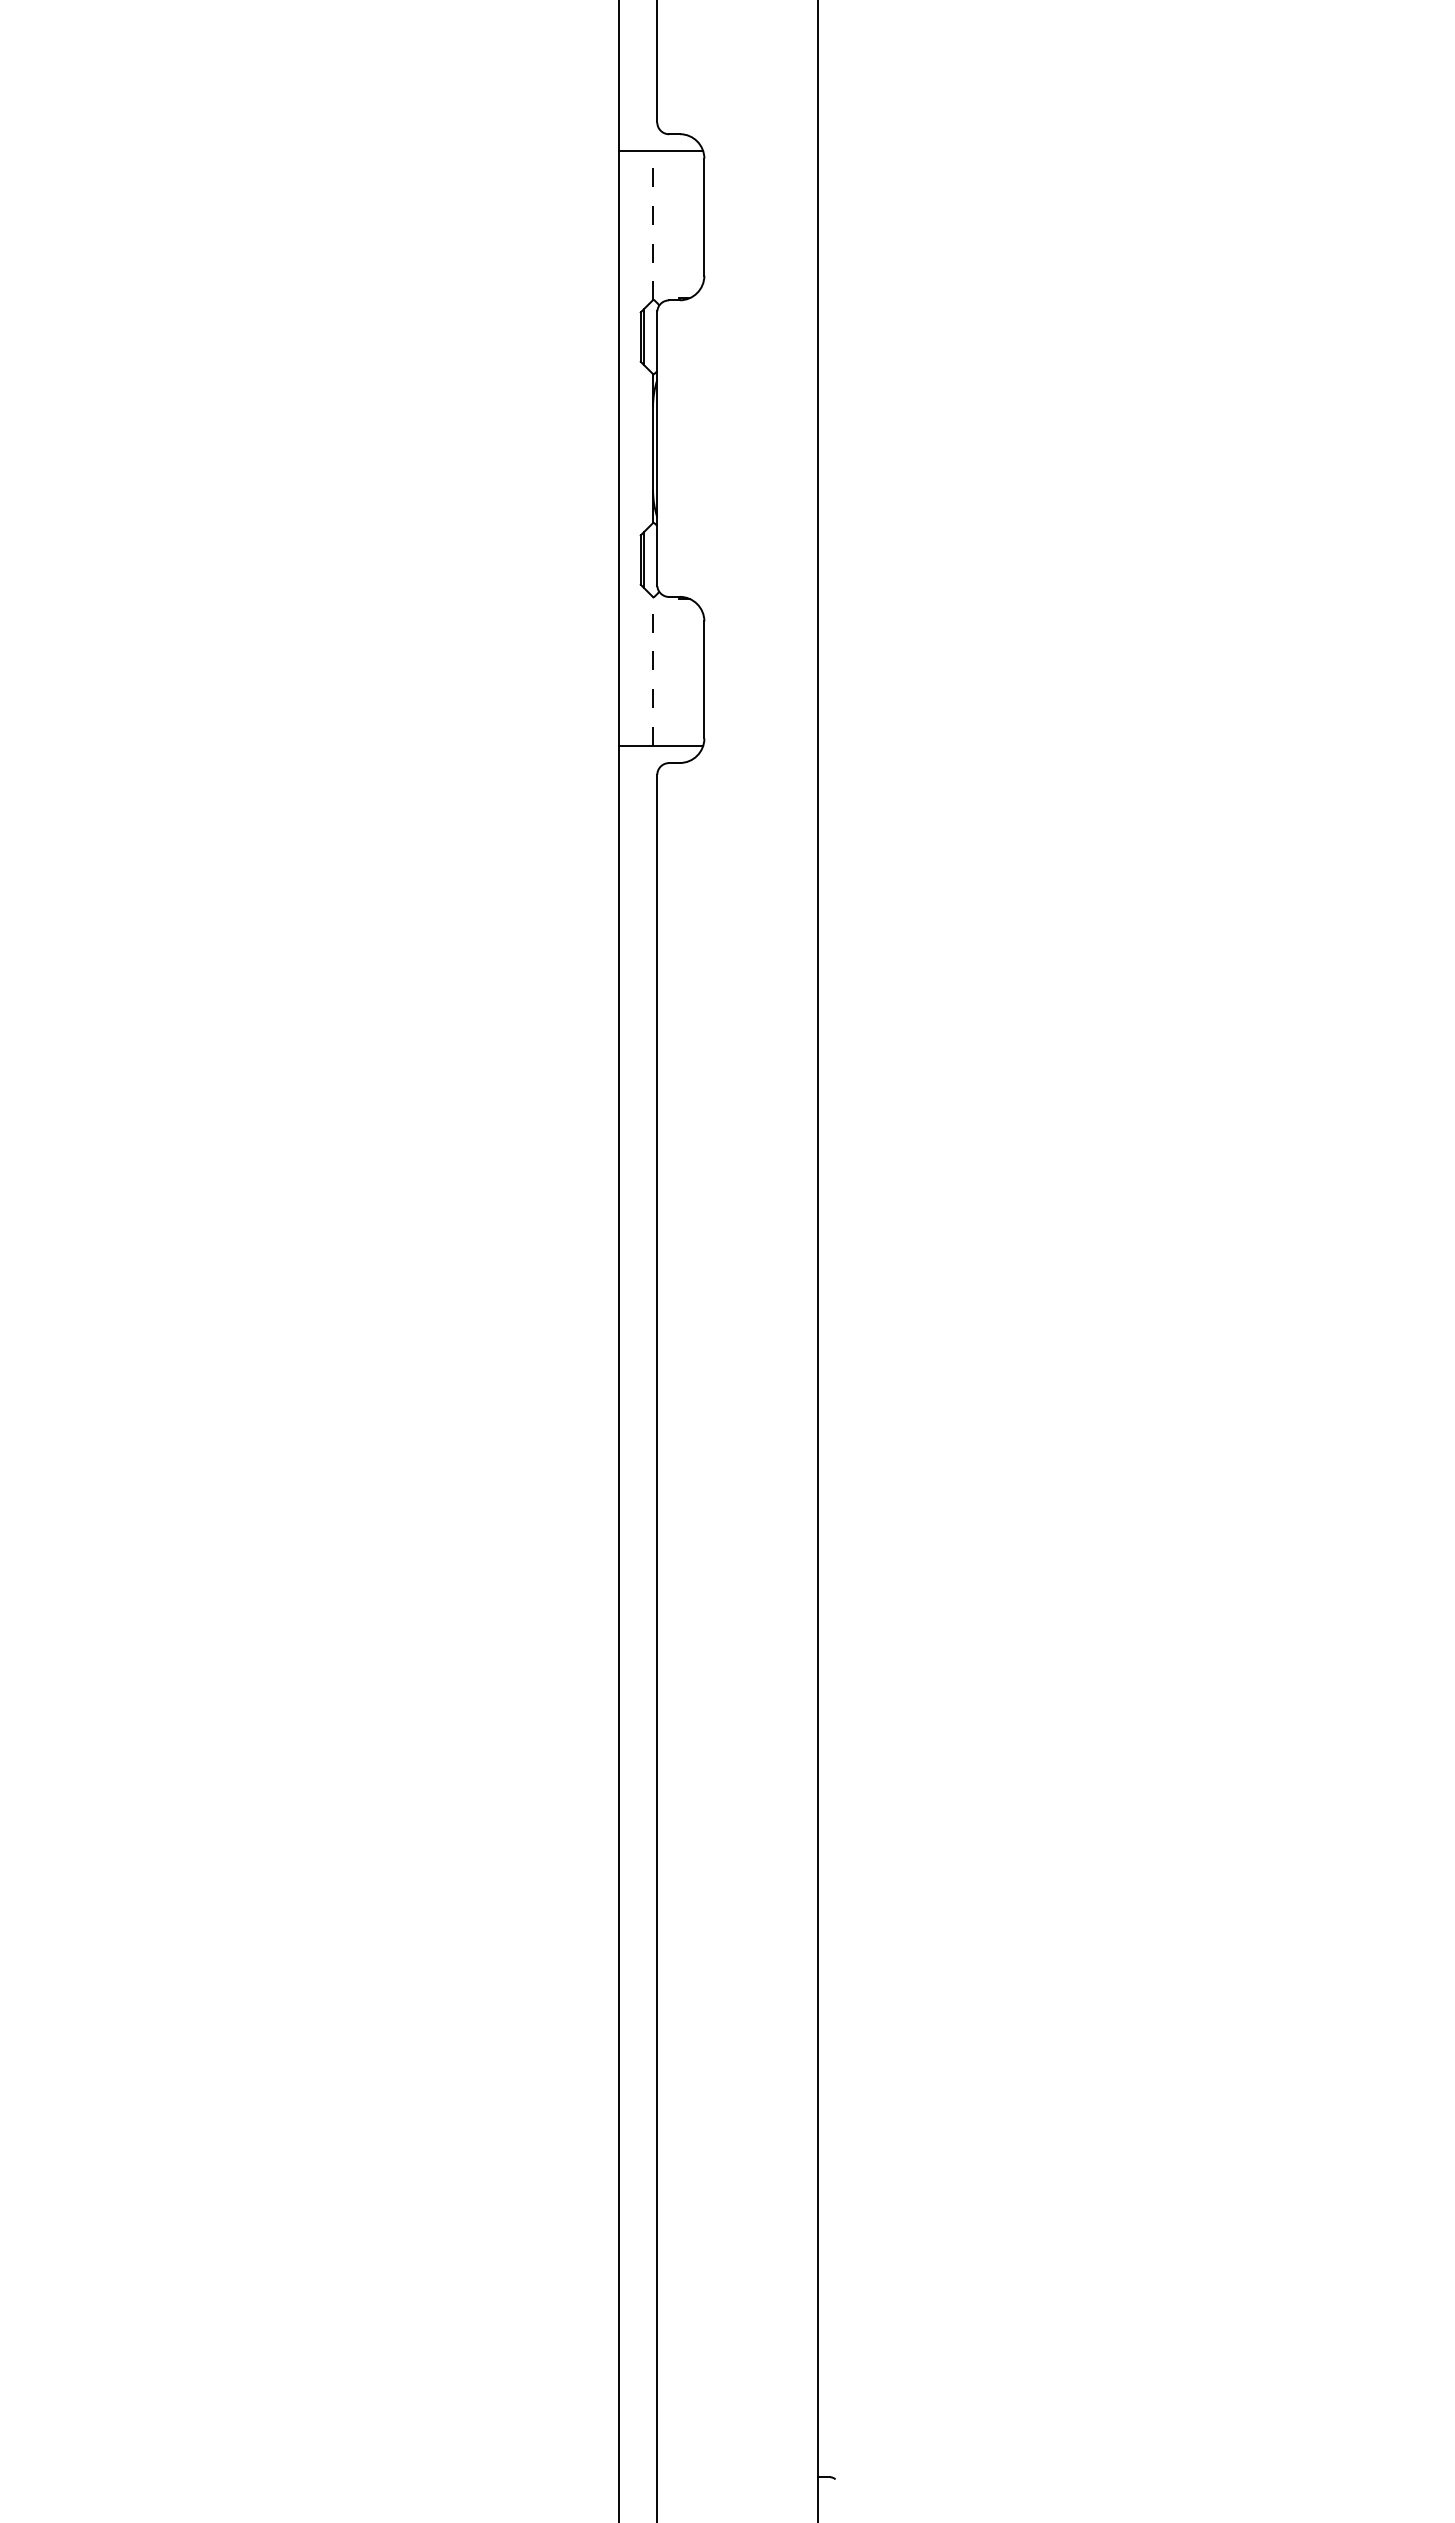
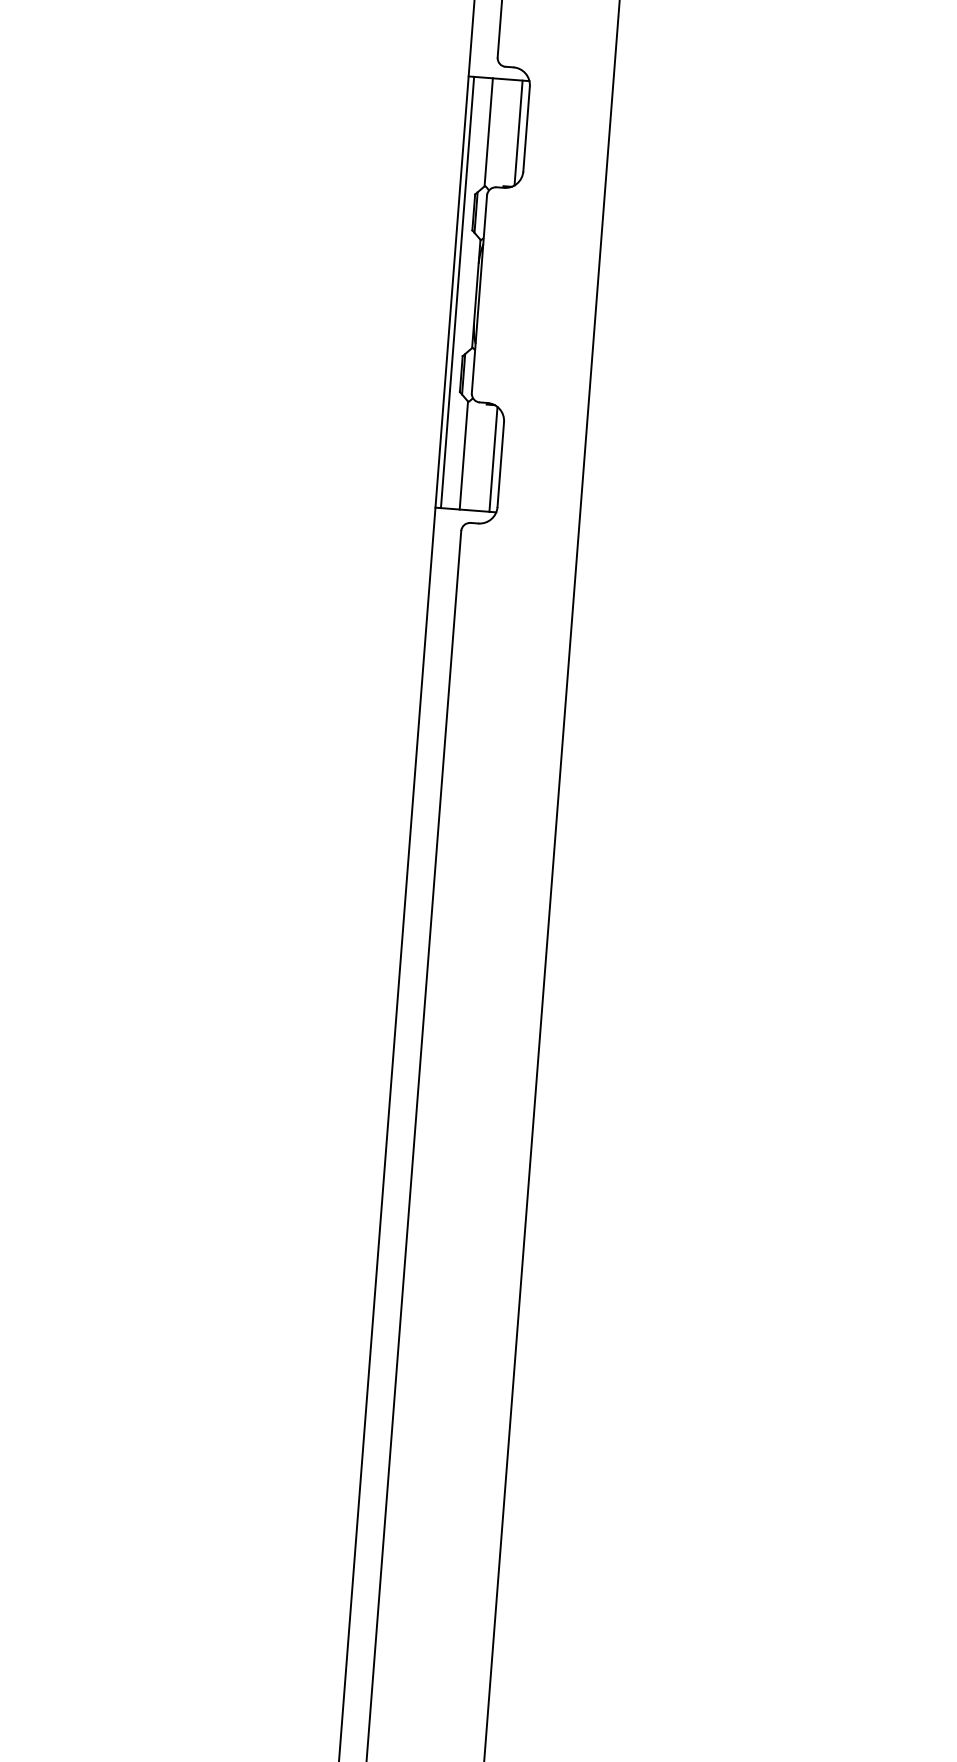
line: (693, 223) -> (518, 132), added
line: (652, 225) -> (488, 132), dashed -> solid
line: (626, 448) -> (457, 292), added
line: (652, 670) -> (463, 454), dashed -> solid
line: (693, 673) -> (493, 459), added

